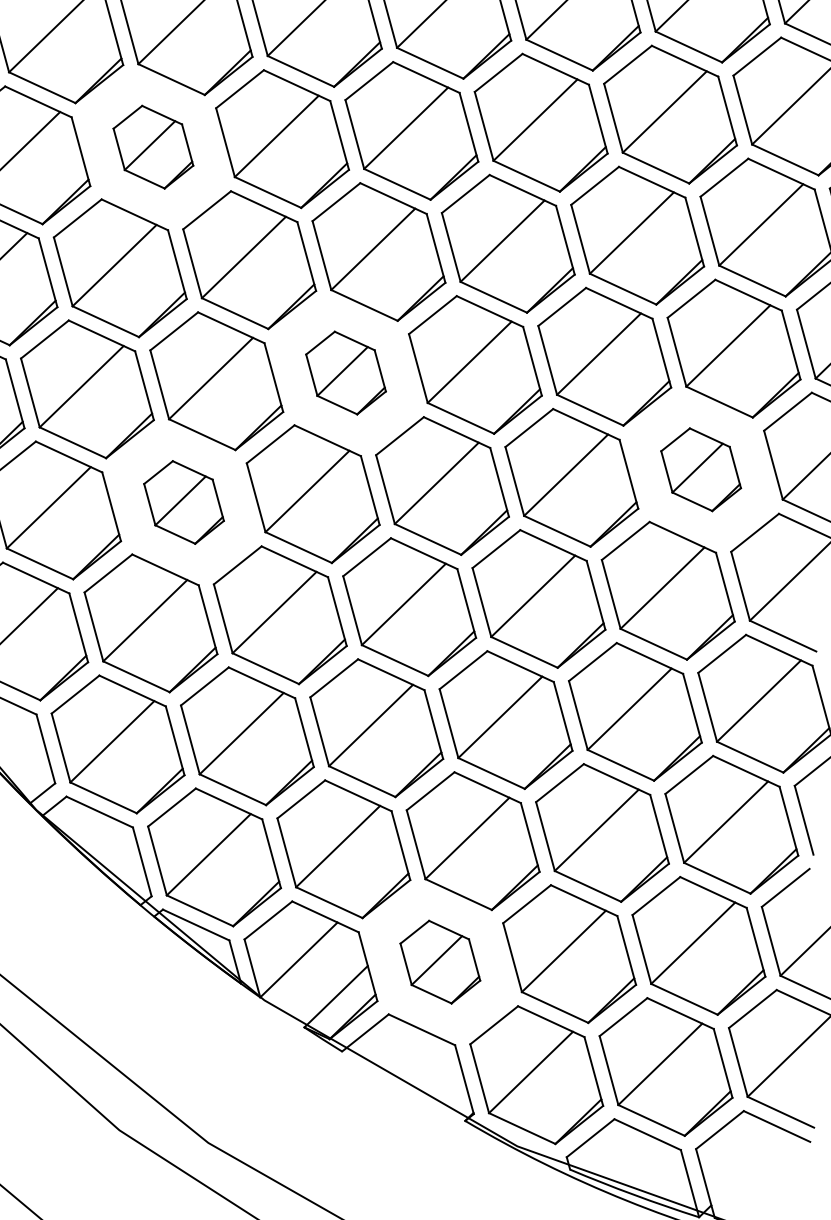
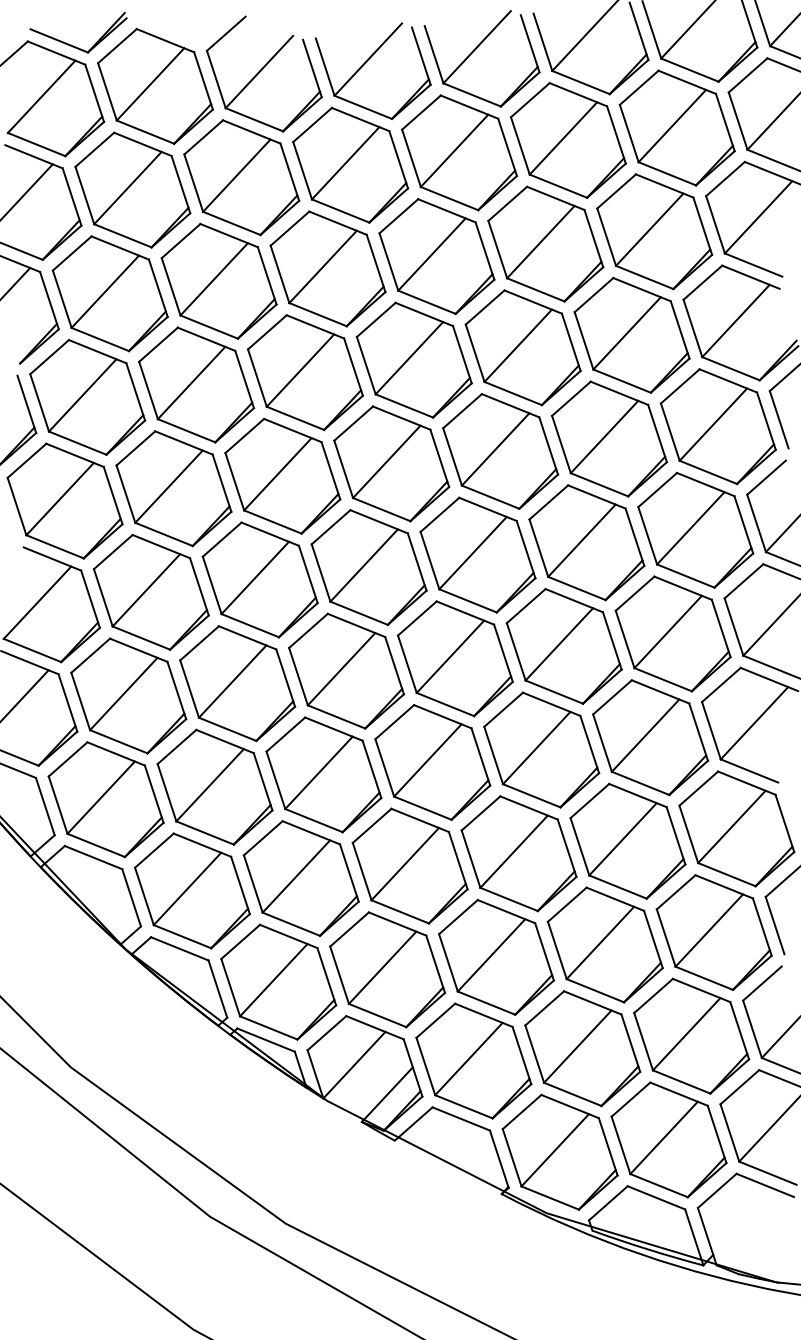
part: (153, 146) -> (196, 384), size x1.67
part: (345, 373) -> (368, 567), size x1.67
part: (700, 469) -> (672, 633), size x1.67
part: (183, 502) -> (237, 683), size x1.67
part: (439, 961) -> (473, 1060), size x1.67

